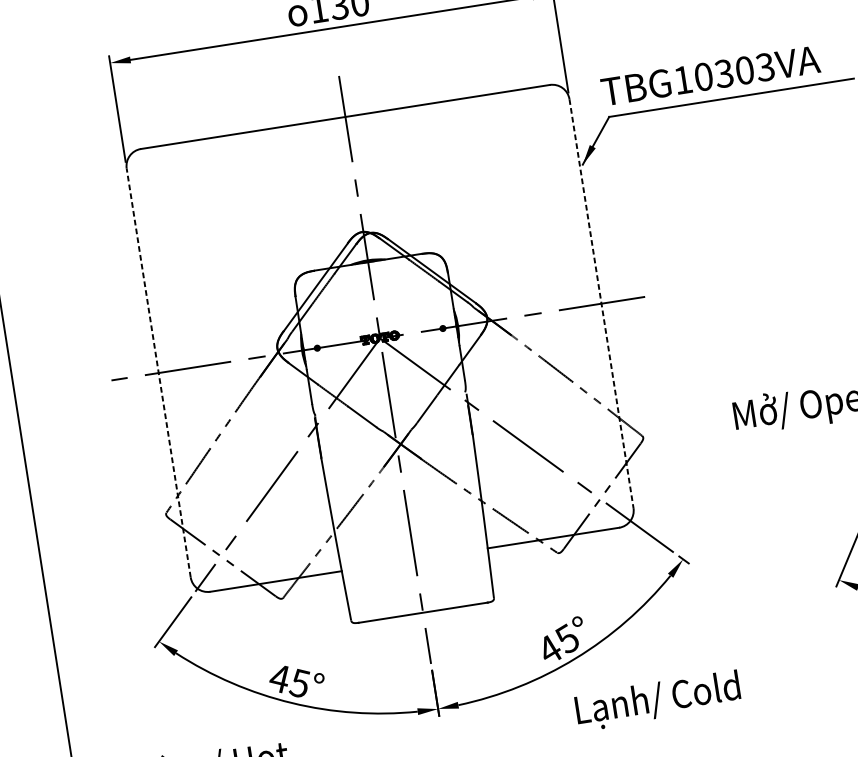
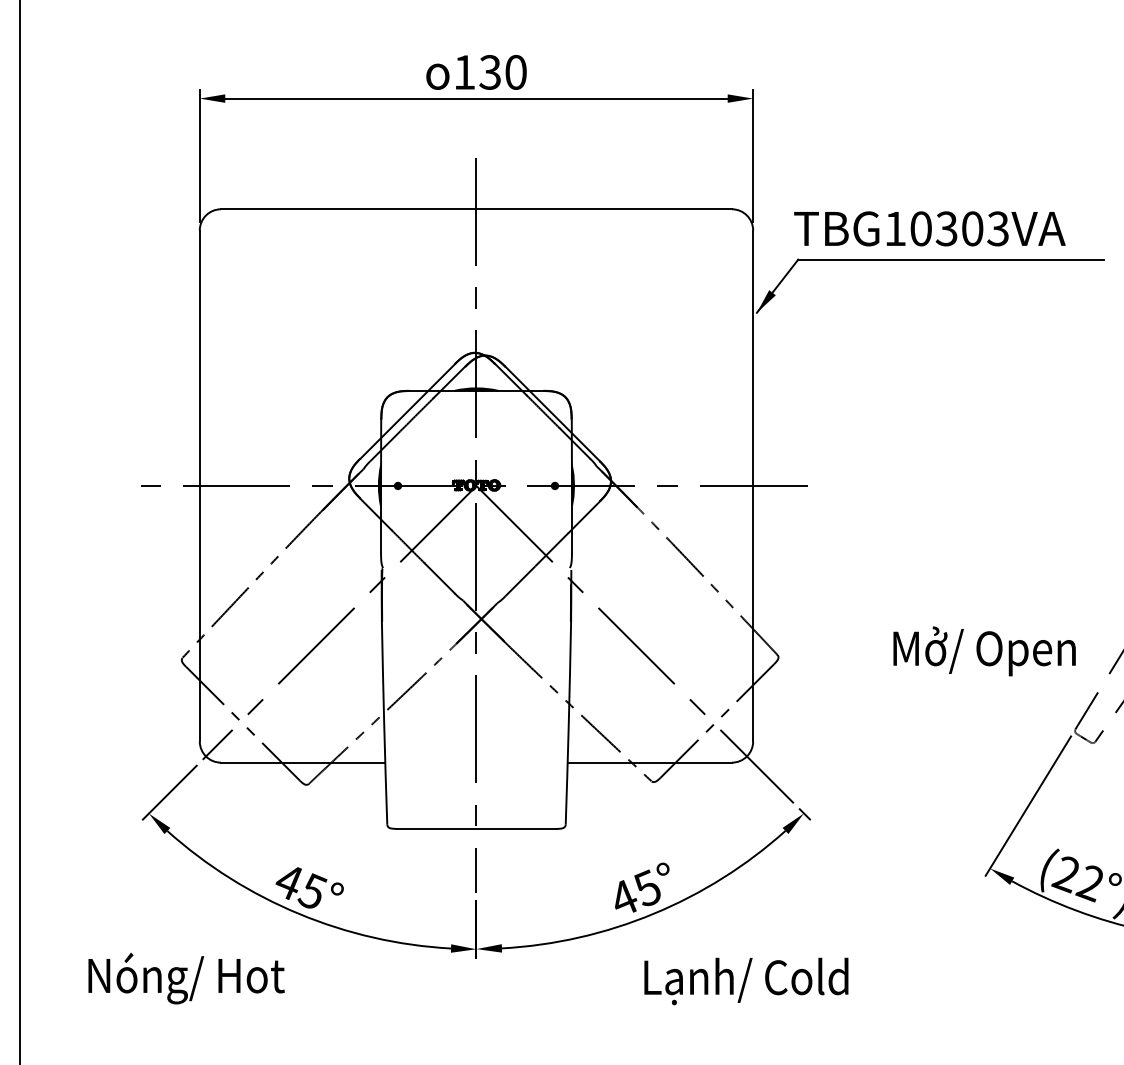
line: (601, 304) -> (753, 486), dashed -> solid
line: (158, 372) -> (199, 485), dashed -> solid

